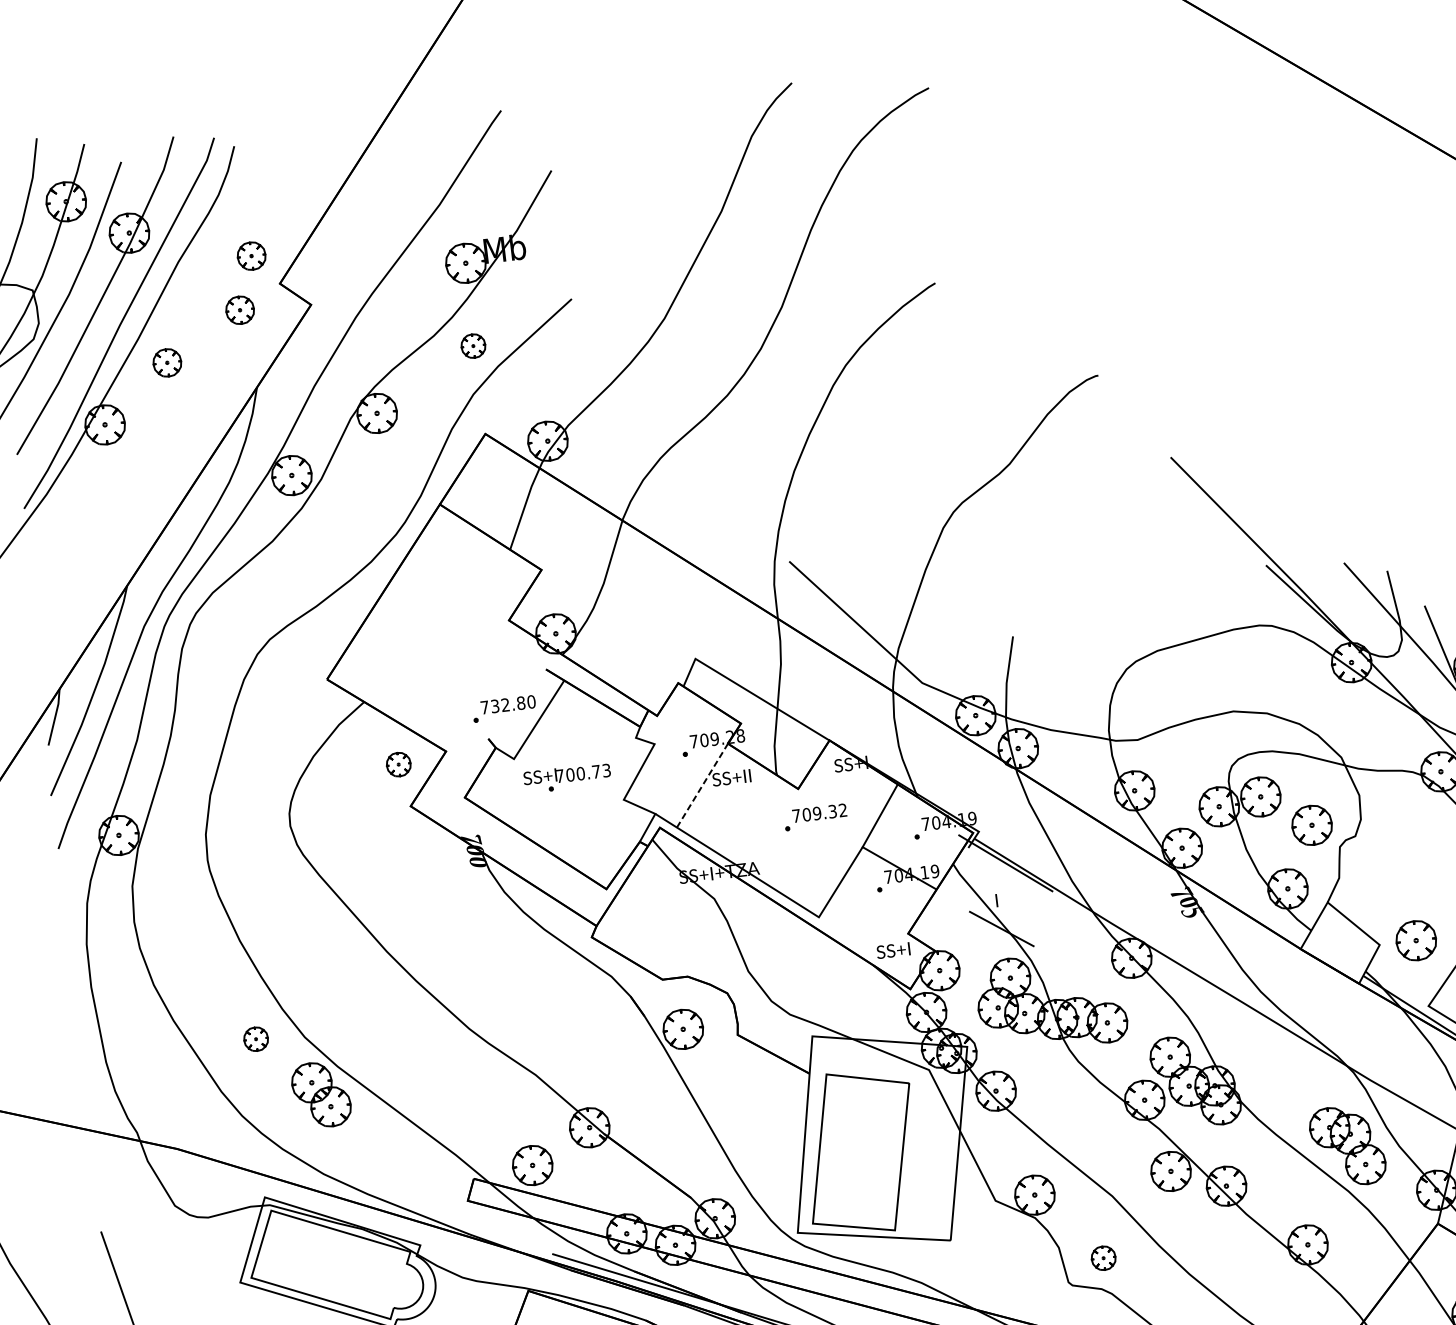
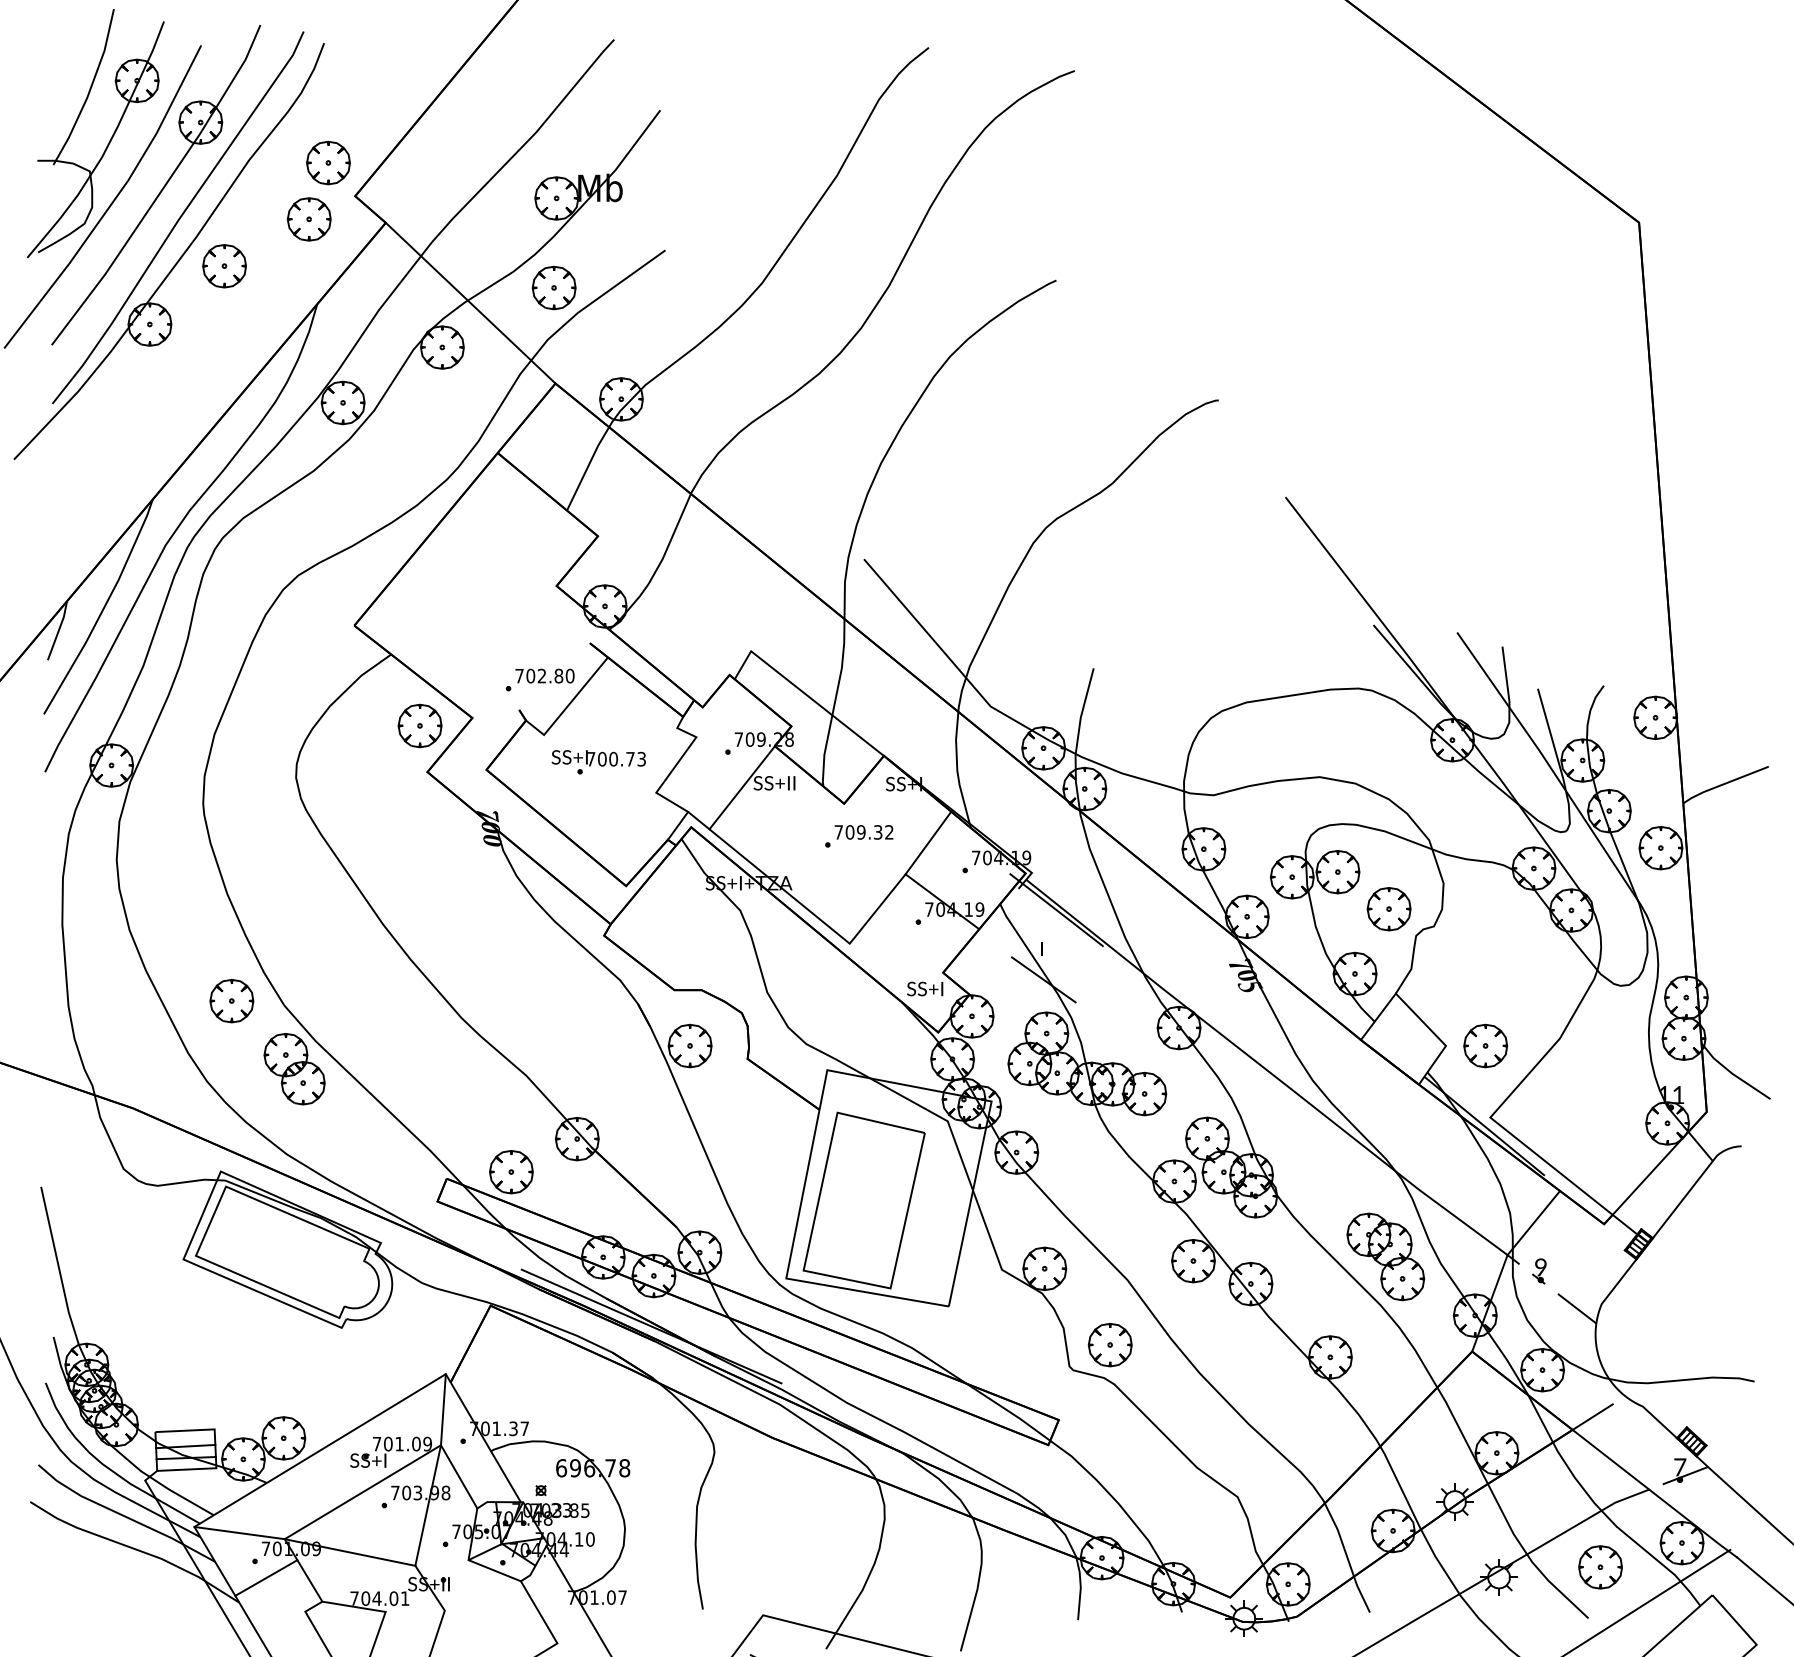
part: (251, 255) -> (328, 162), size x1.43
part: (239, 310) -> (308, 219), size x1.43
part: (472, 345) -> (553, 287), size x1.67
part: (167, 363) -> (224, 266), size x1.43
line: (398, 368) -> (470, 302), added
text: (494, 705) -> (530, 675), 732.80 -> 702.80
part: (398, 764) -> (419, 725), size x1.67
line: (702, 785) -> (742, 787), dashed -> solid
part: (255, 1039) -> (231, 1001), size x1.67
part: (1103, 1258) -> (1109, 1345), size x1.67

